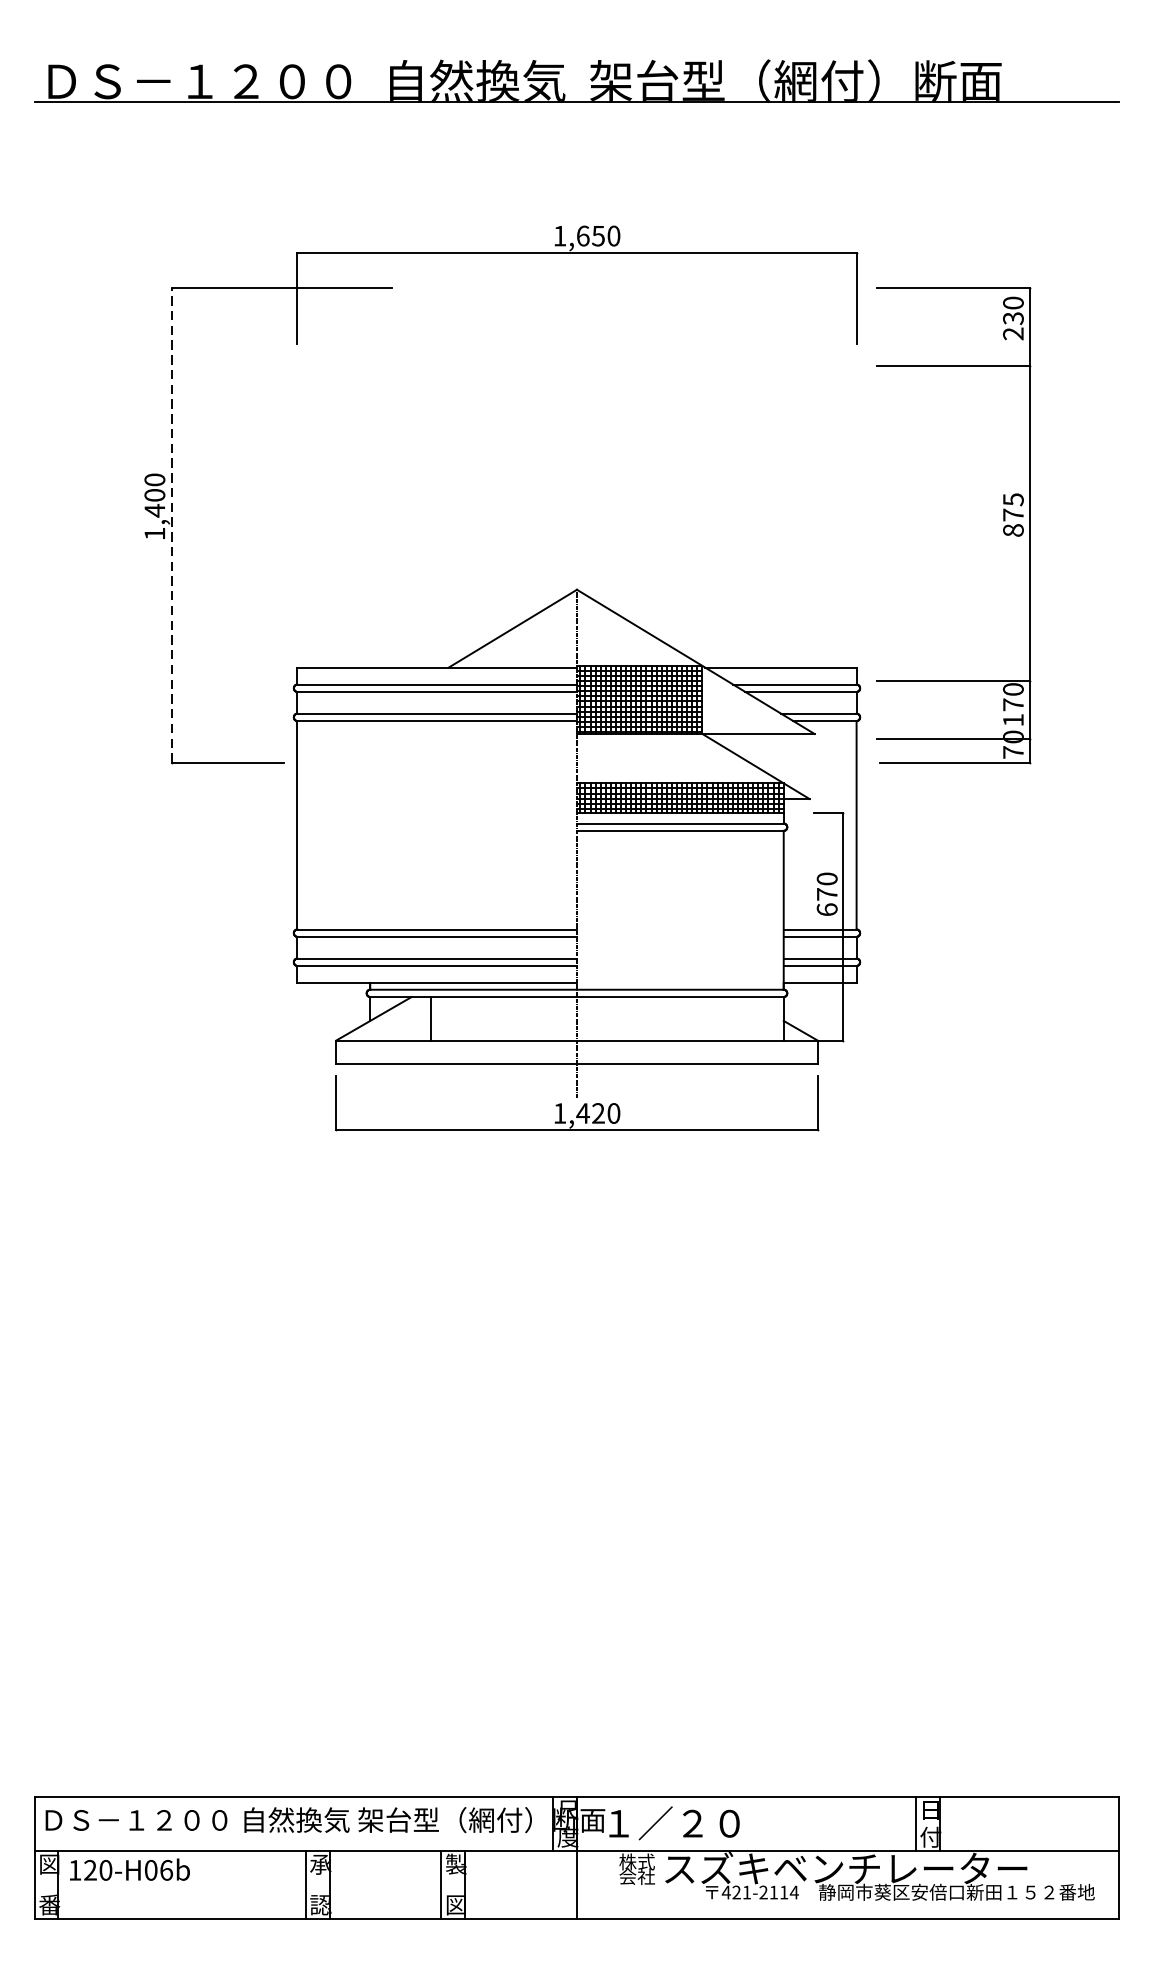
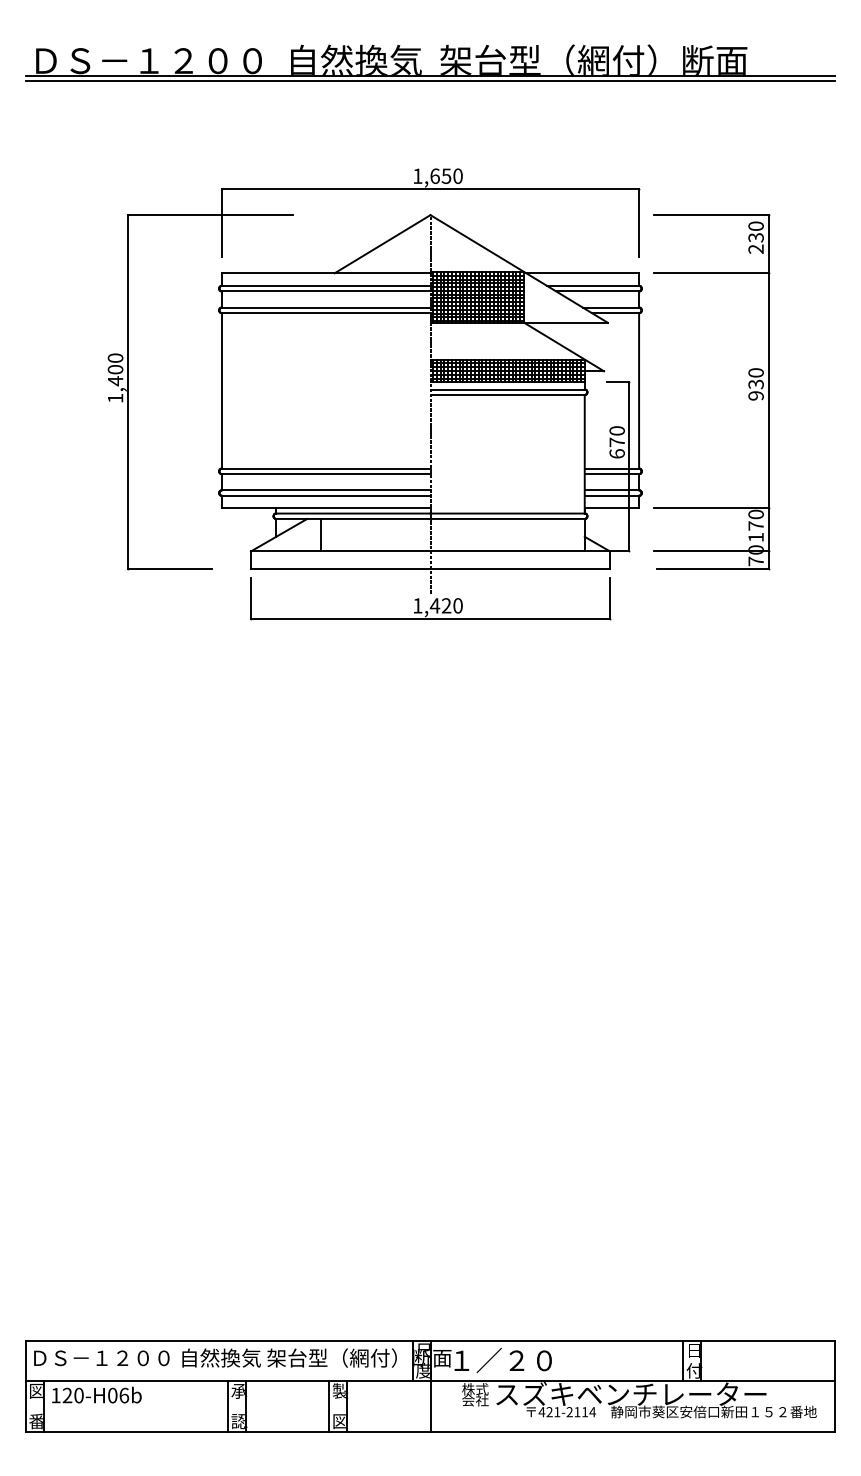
line: (577, 109) -> (430, 81), added
text: (1012, 515) -> (755, 384), 875 -> 930
line: (172, 524) -> (128, 391), dashed -> solid
part: (577, 861) -> (430, 417), moved

